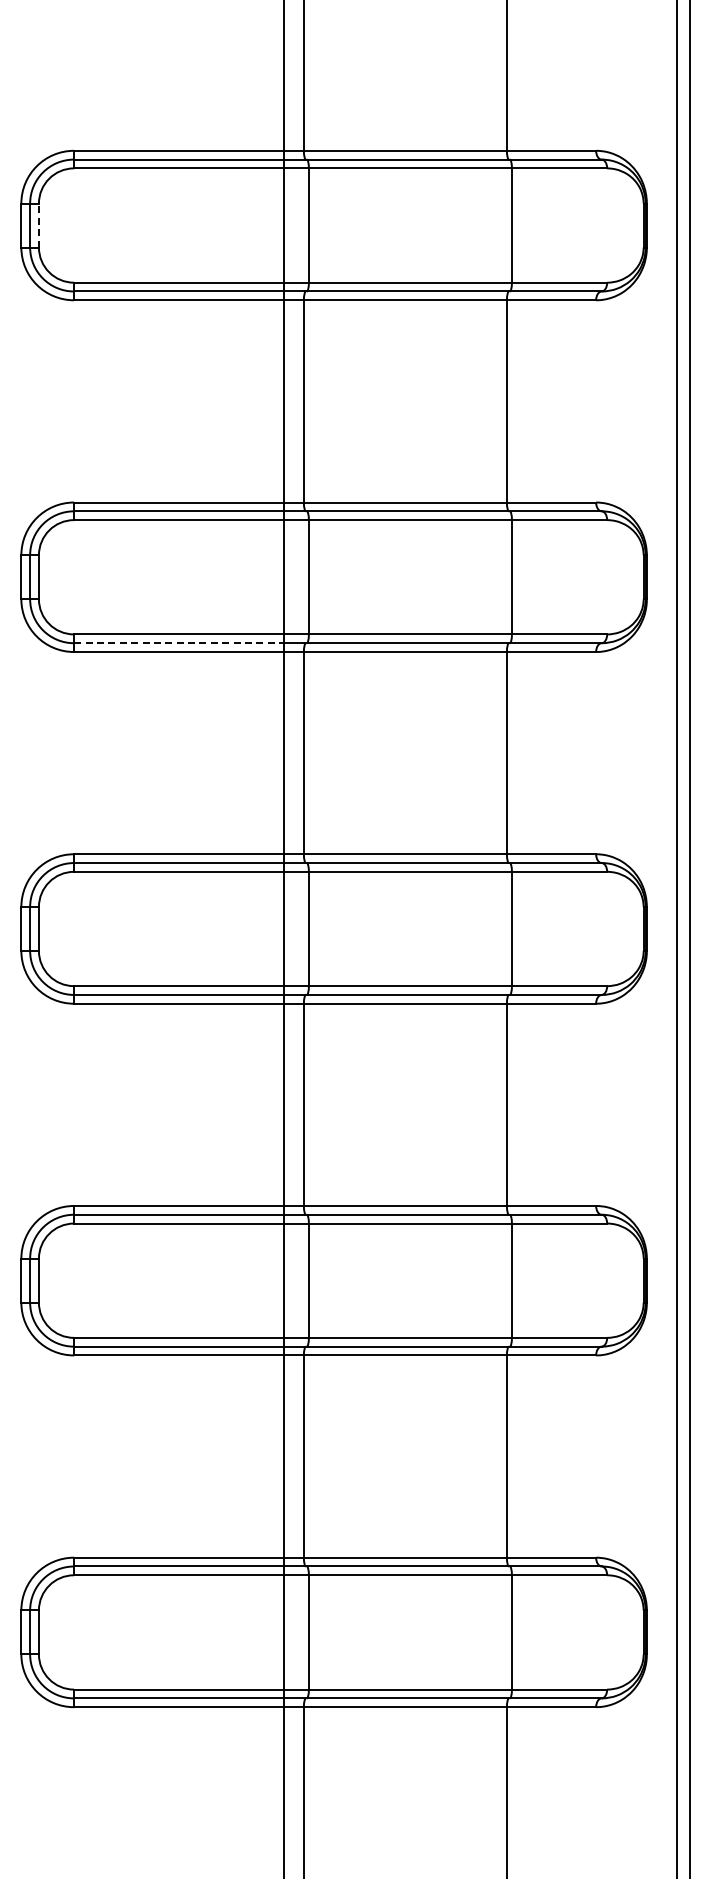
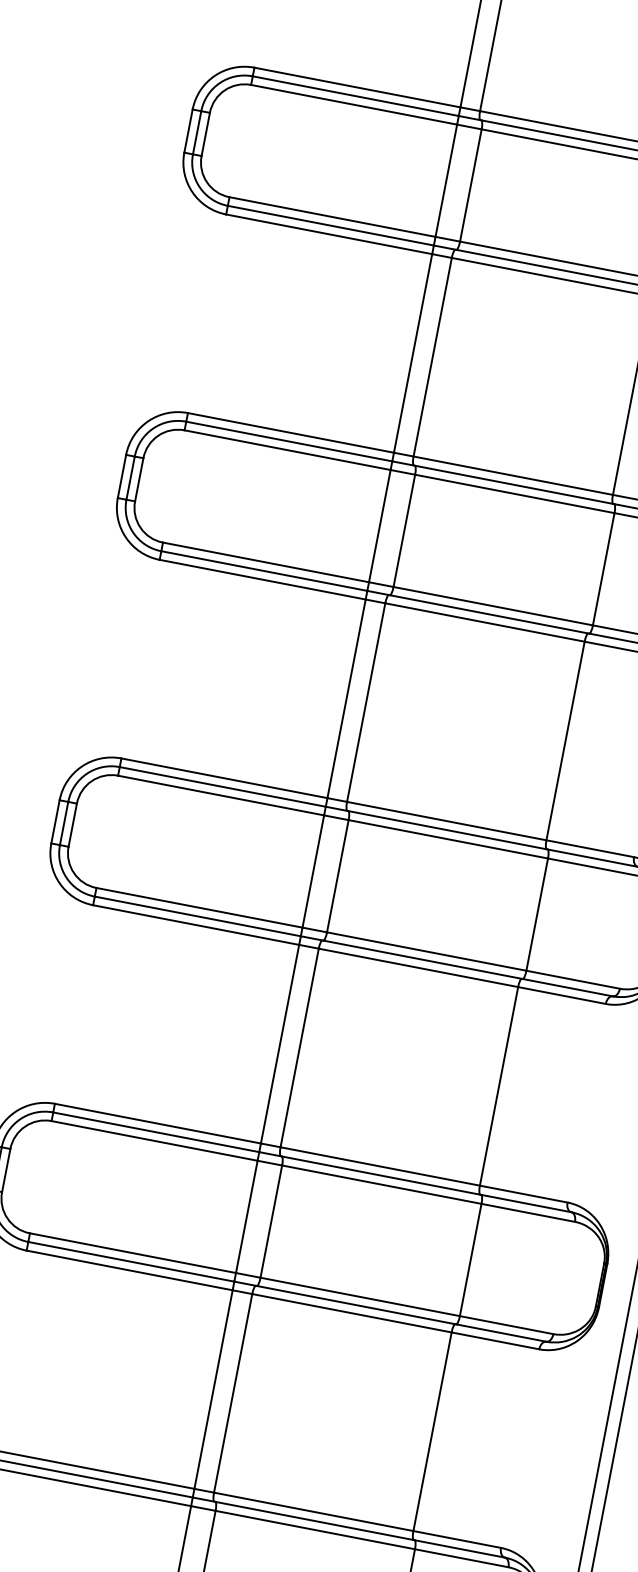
line: (38, 225) -> (205, 134), dashed -> solid
line: (179, 643) -> (264, 571), dashed -> solid

